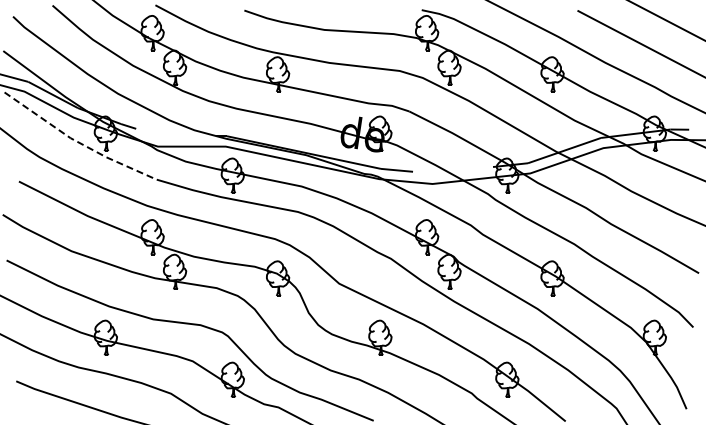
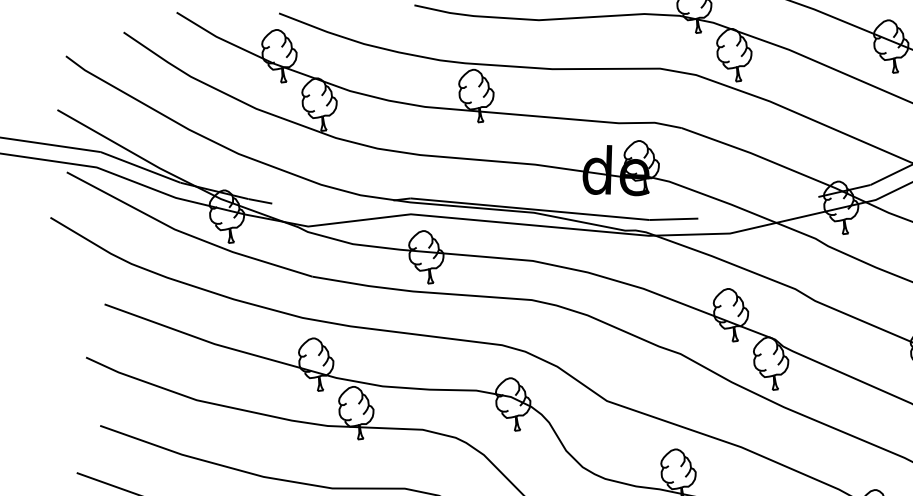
line: (77, 141) -> (185, 233), dashed -> solid

